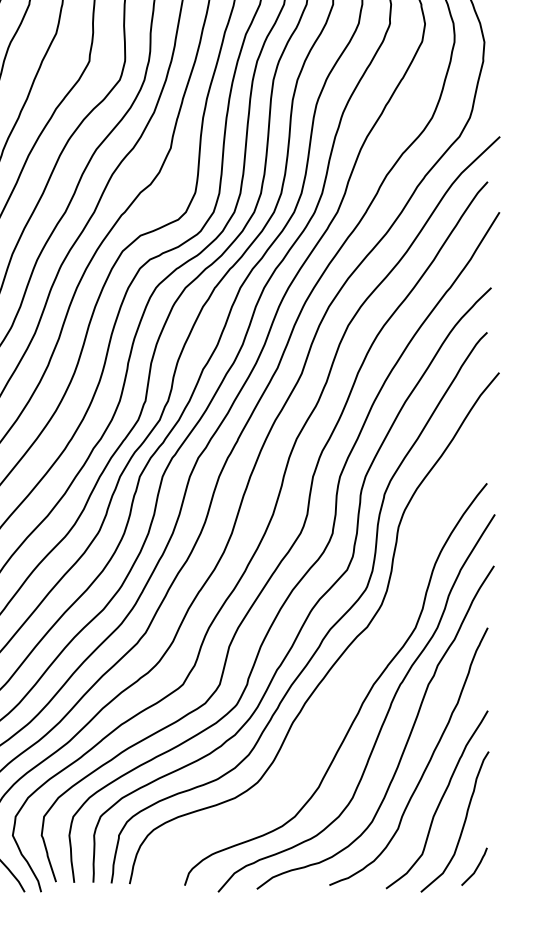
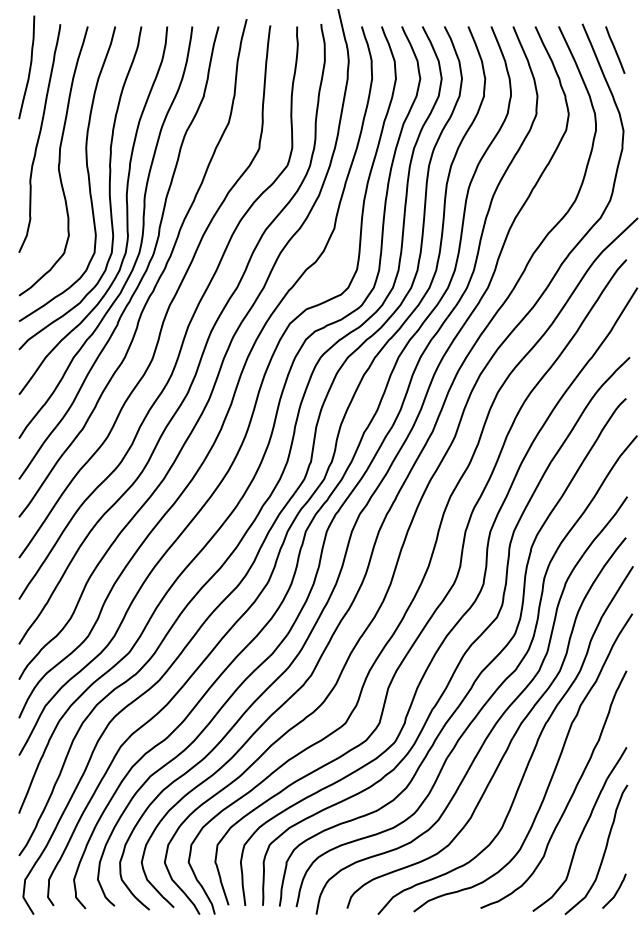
curve: (345, 683) -> (495, 722), added

